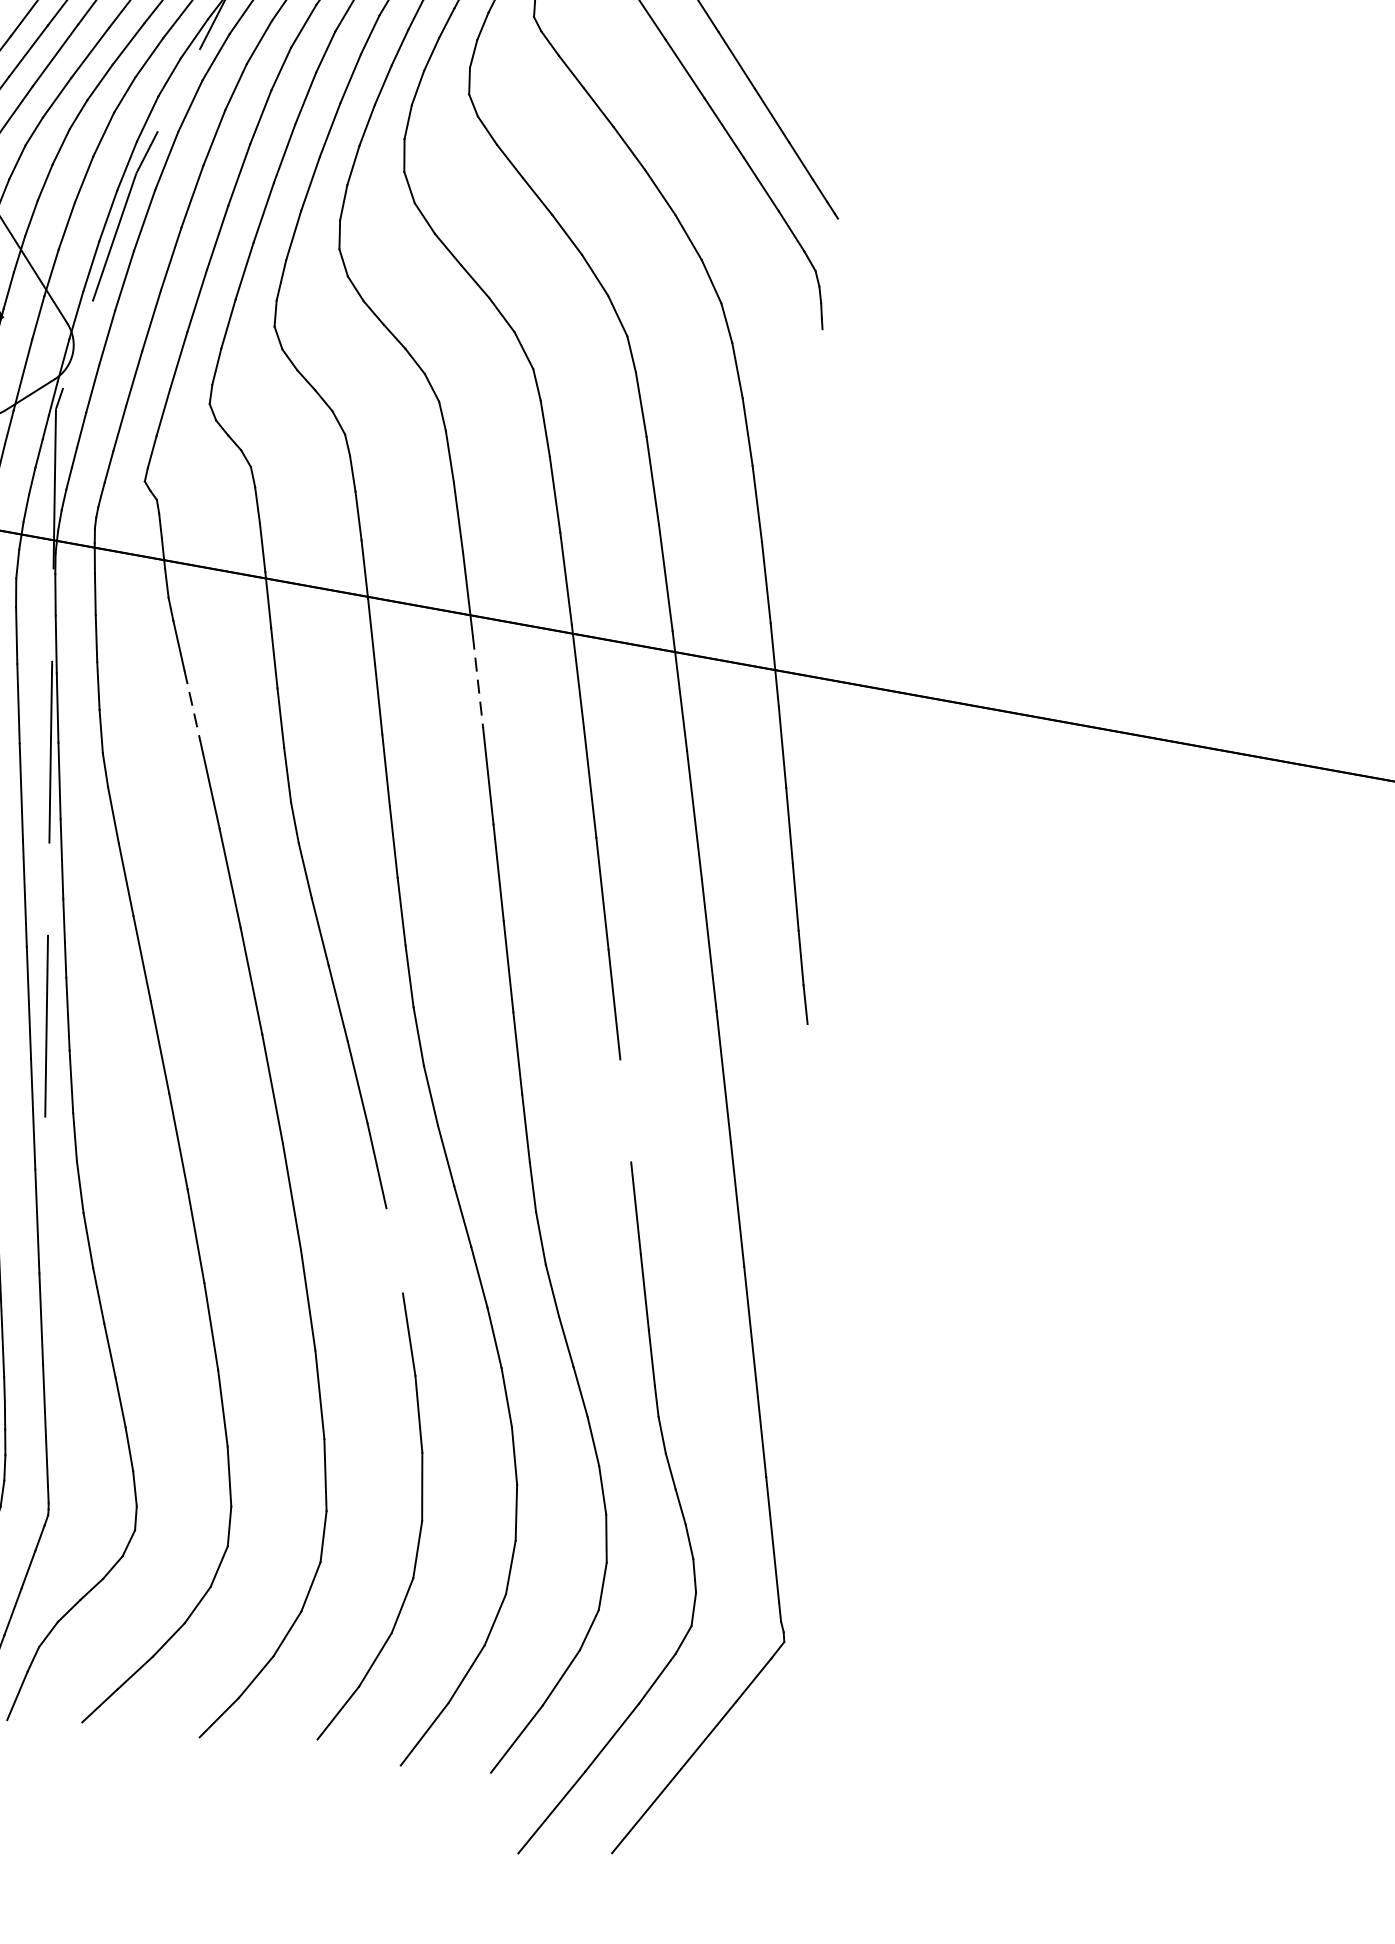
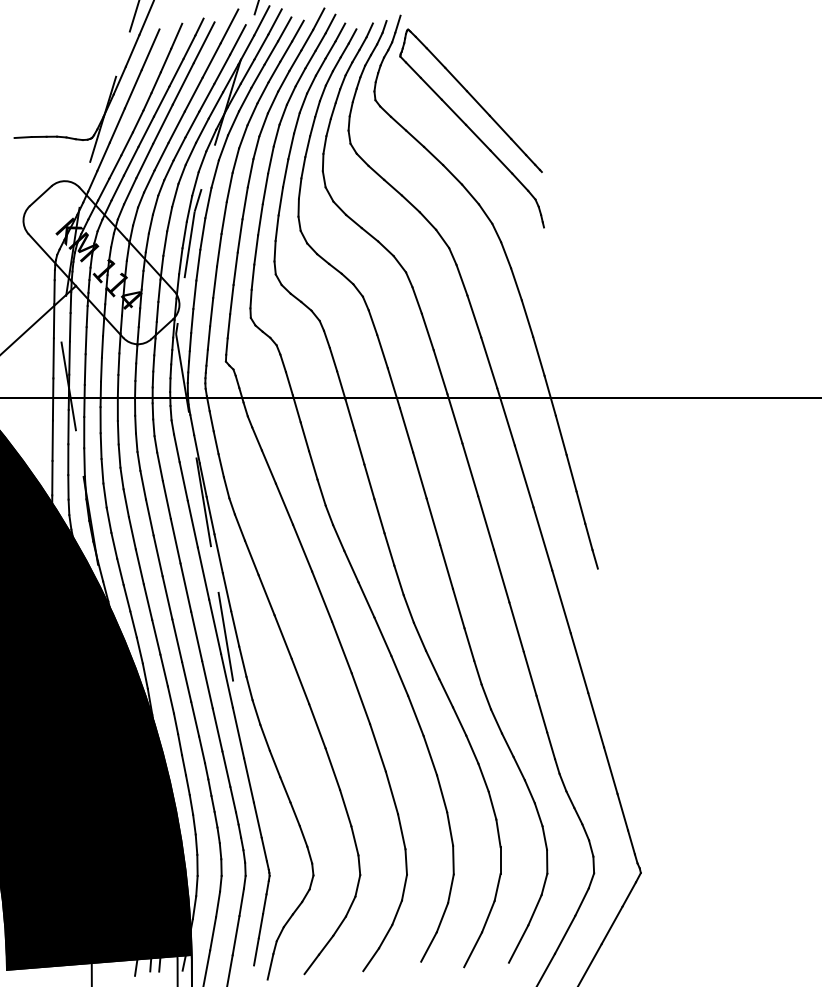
line: (477, 682) -> (406, 430), dashed -> solid
line: (193, 706) -> (269, 467), dashed -> solid
line: (625, 1109) -> (516, 626), added
line: (394, 1249) -> (415, 715), added

